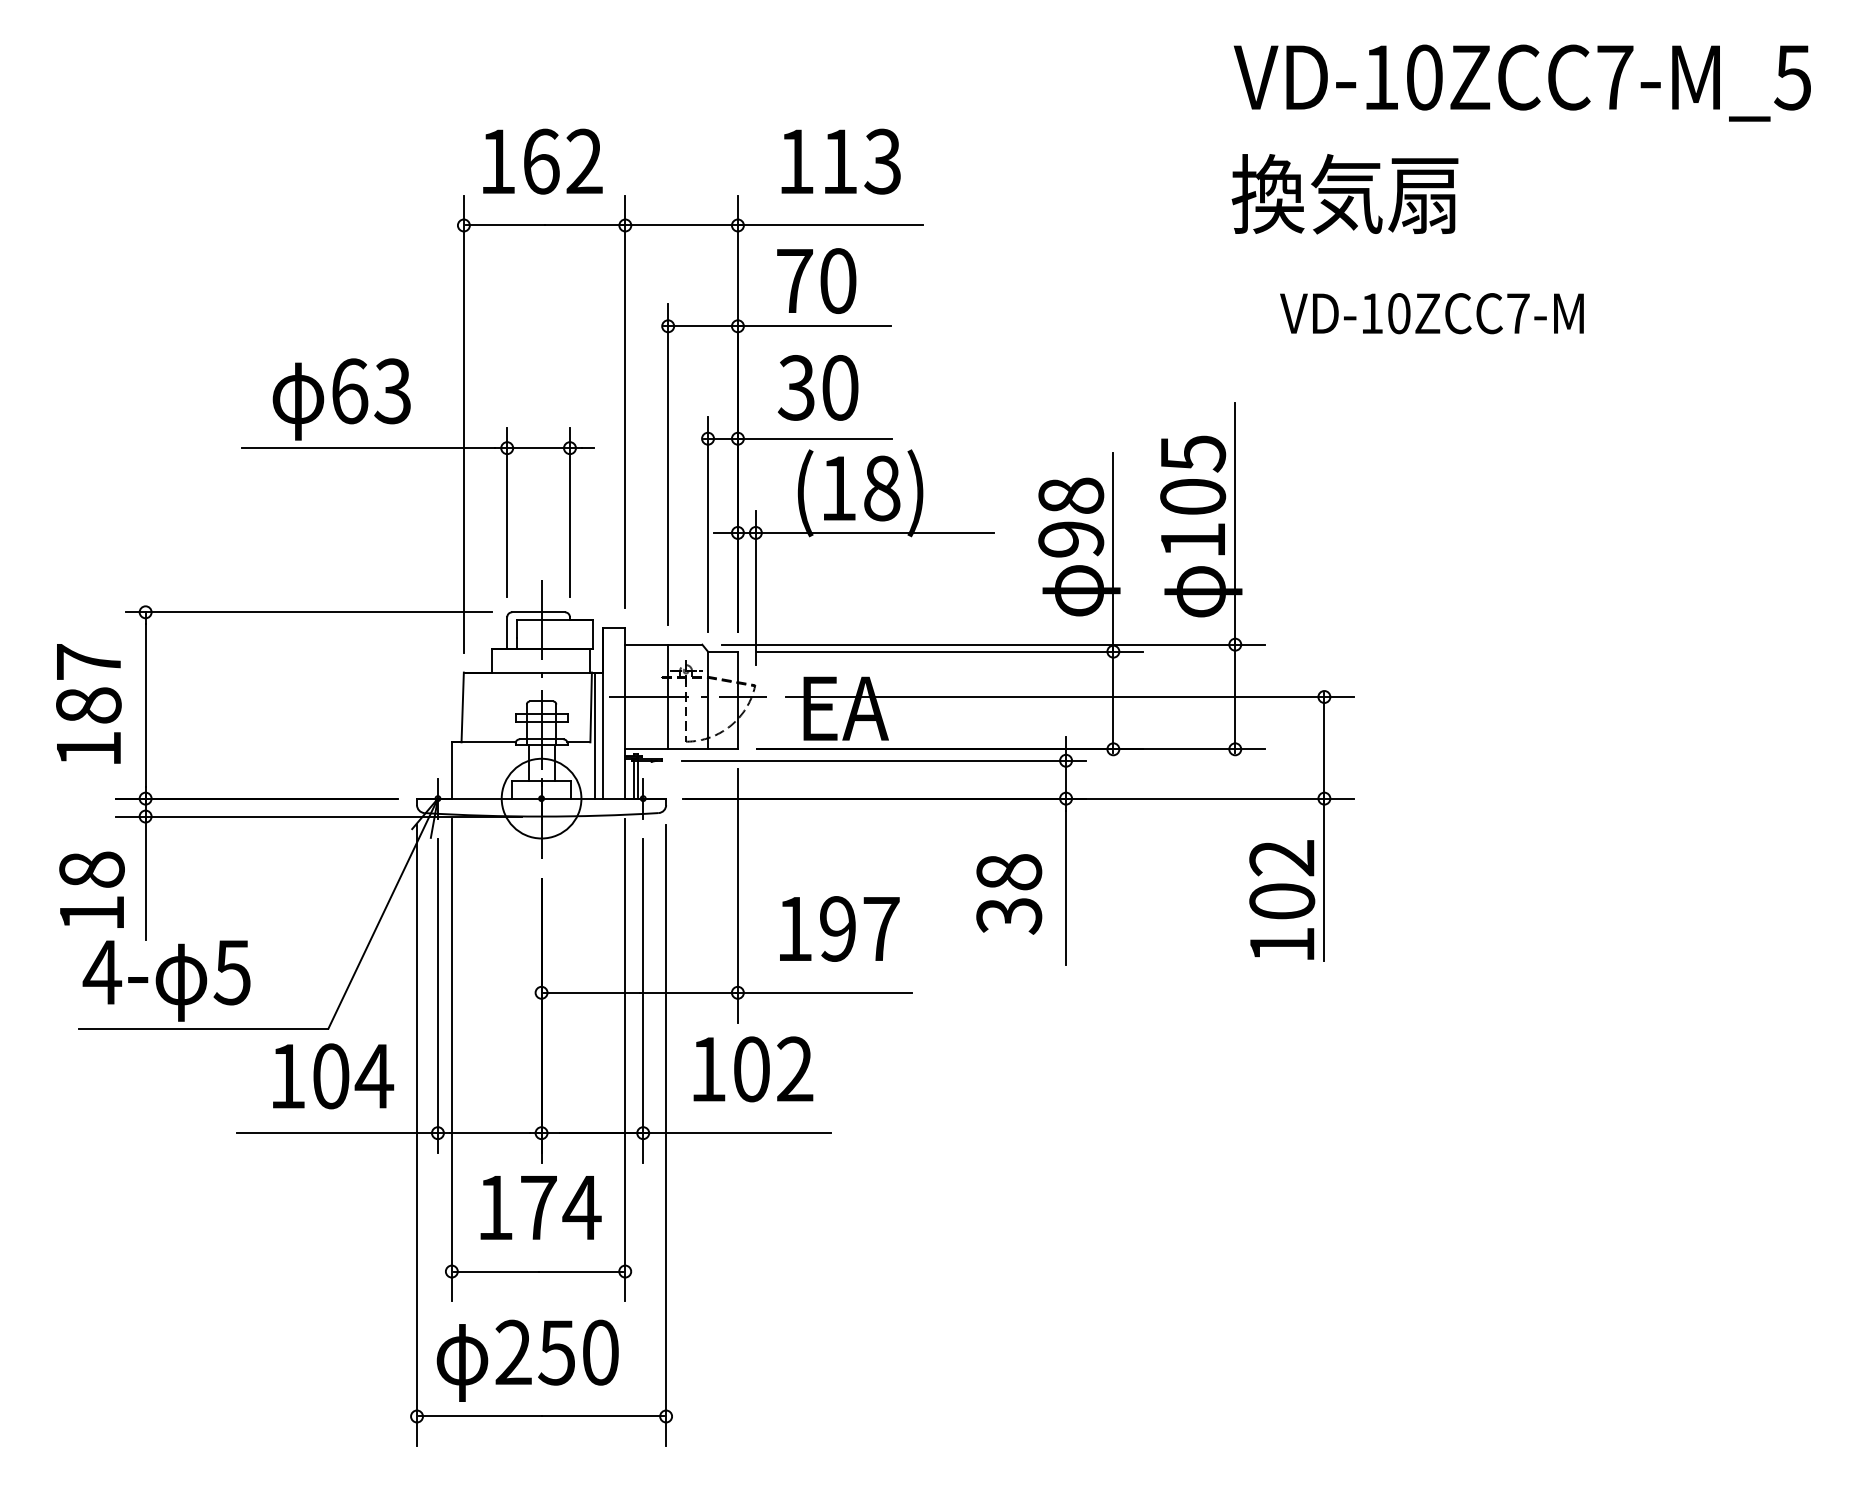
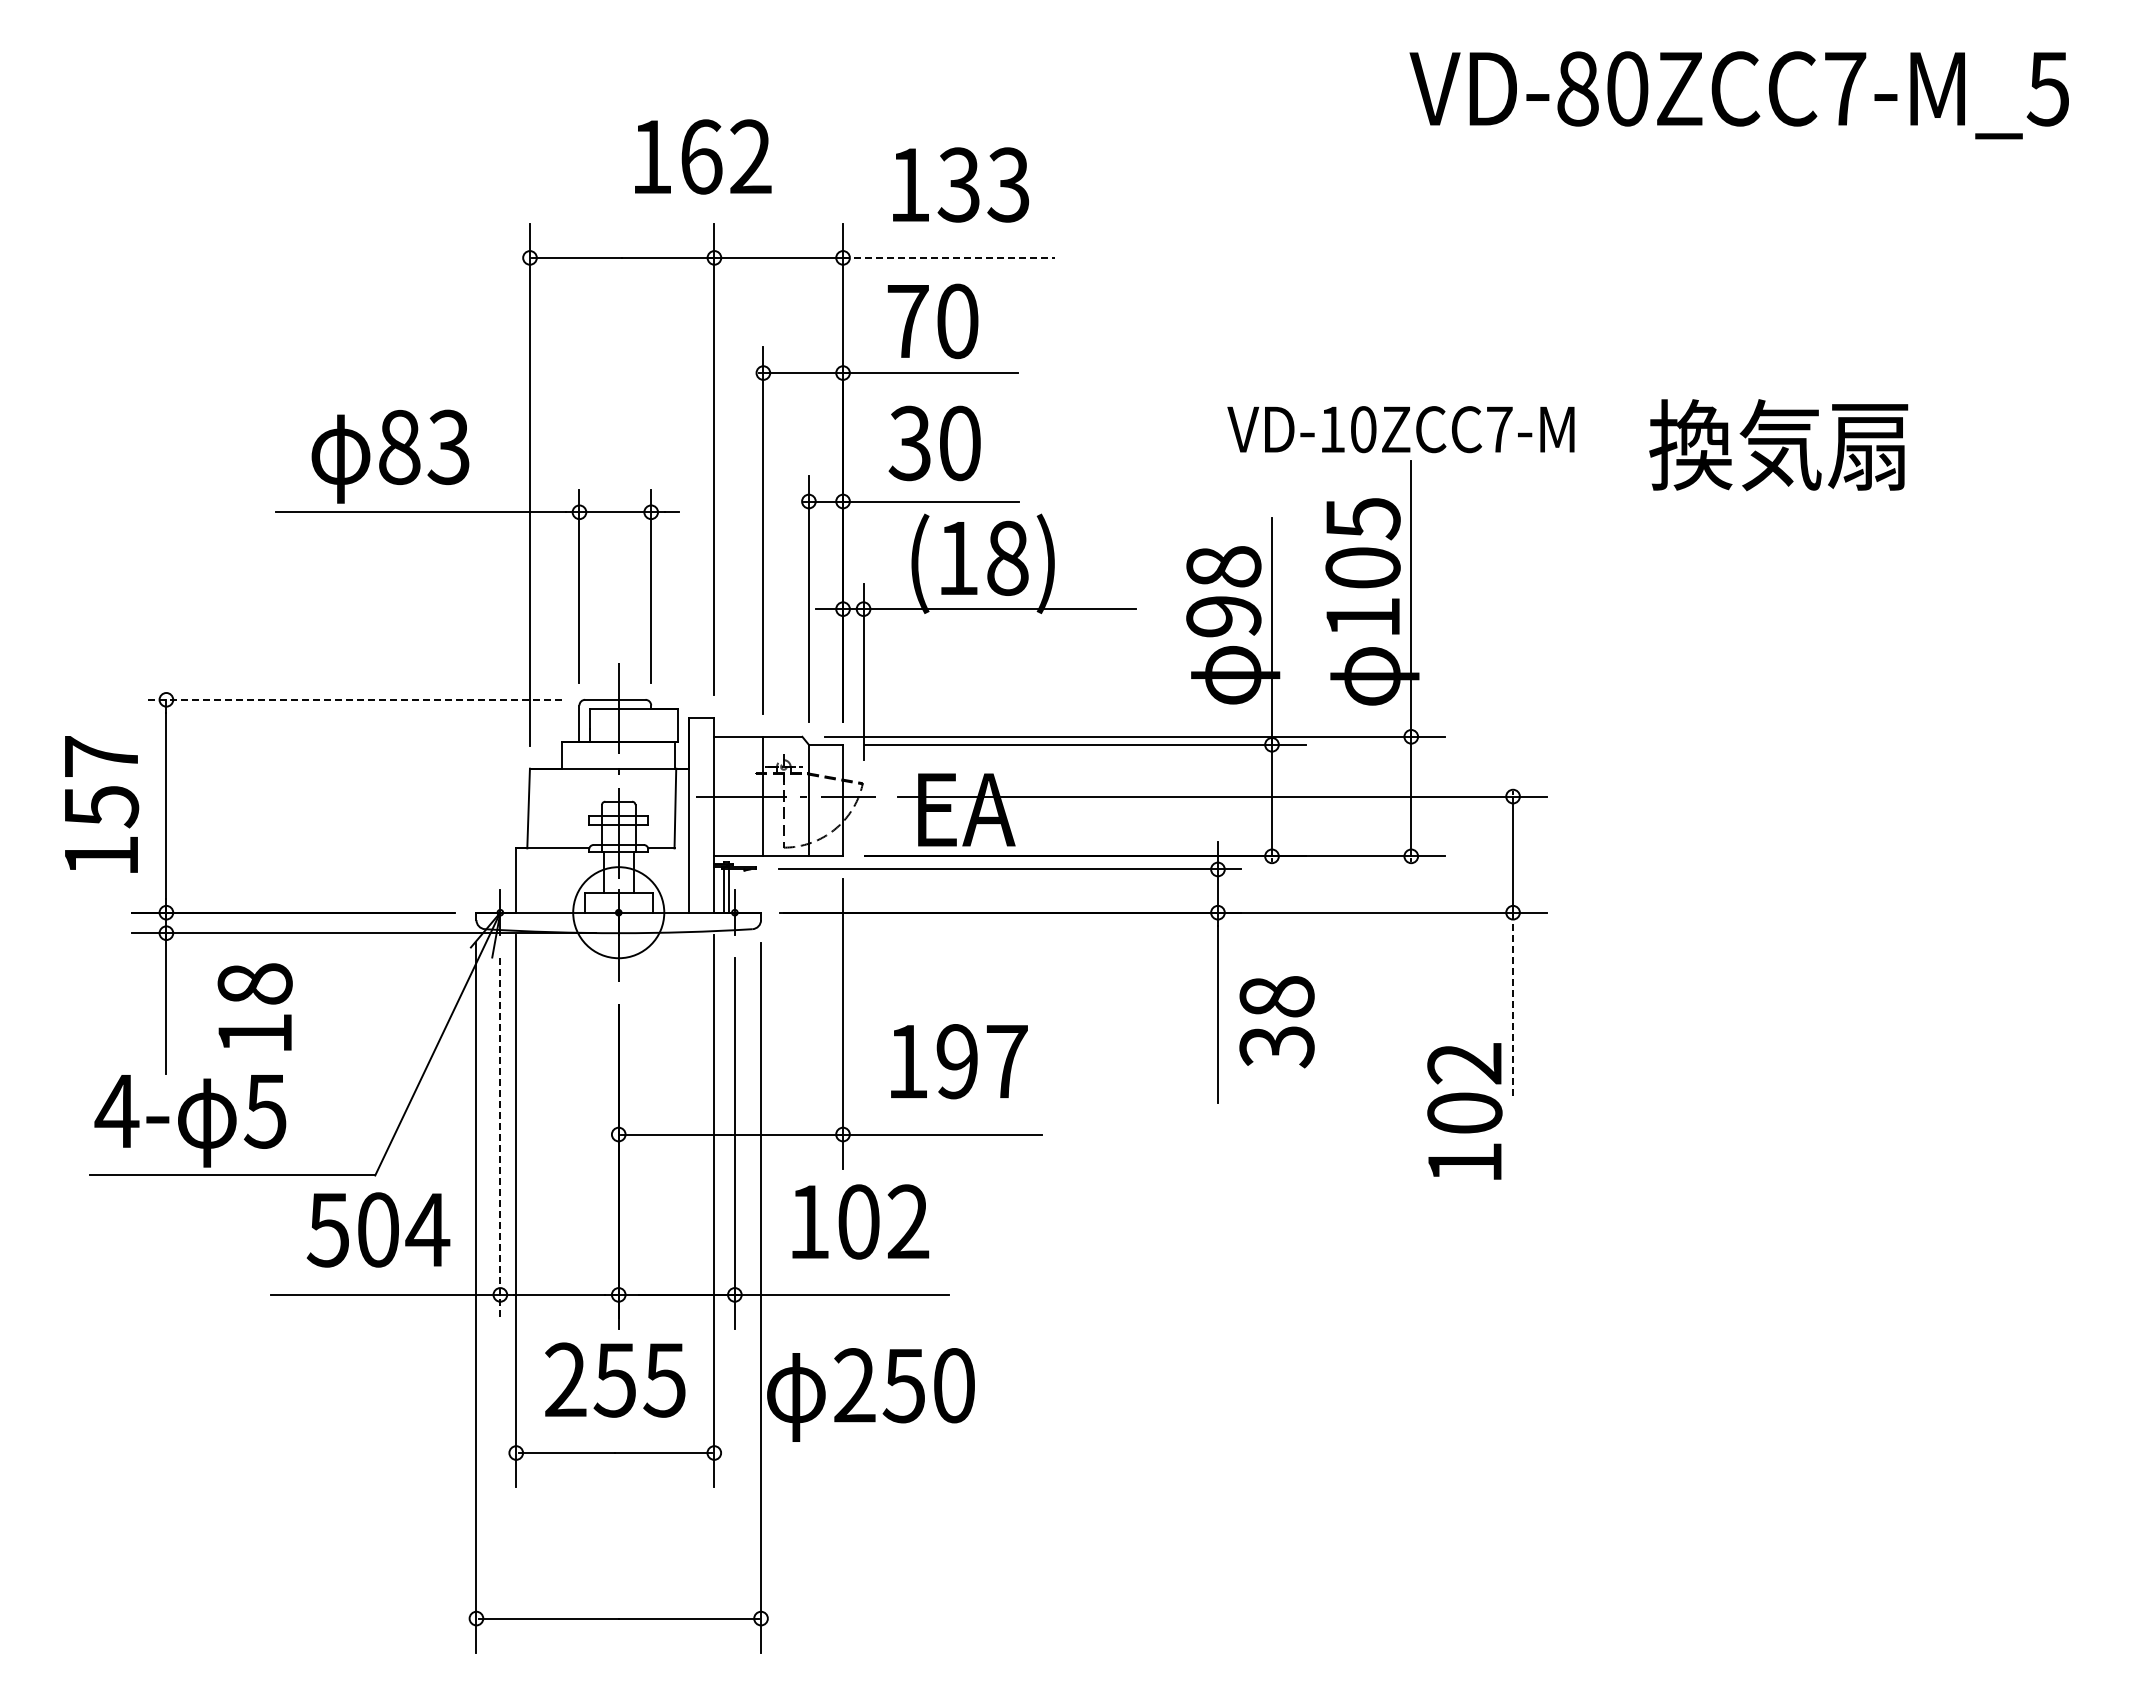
text: (1380, 77) -> (1577, 88), VD-10ZCC7-M_5 -> VD-80ZCC7-M_5
text: (543, 161) -> (703, 156), moved
text: (838, 161) -> (958, 184), 113 -> 133
text: (1344, 194) -> (1778, 445), moved
line: (830, 225) -> (948, 257), solid -> dashed
text: (1431, 313) -> (1400, 429), moved
text: (349, 390) -> (399, 446), 63 -> 83
line: (308, 612) -> (352, 699), solid -> dashed
text: (88, 705) -> (101, 806), 187 -> 157
line: (594, 735) -> (679, 840), removed
line: (1324, 879) -> (1513, 1005), solid -> dashed
text: (91, 889) -> (254, 1006), moved
text: (1008, 894) -> (1276, 1022), moved
text: (1281, 899) -> (1464, 1111), moved
line: (438, 995) -> (500, 1137), solid -> dashed
text: (286, 1076) -> (327, 1230), 104 -> 504
text: (539, 1207) -> (616, 1379), 174 -> 255
text: (527, 1360) -> (870, 1394), moved

